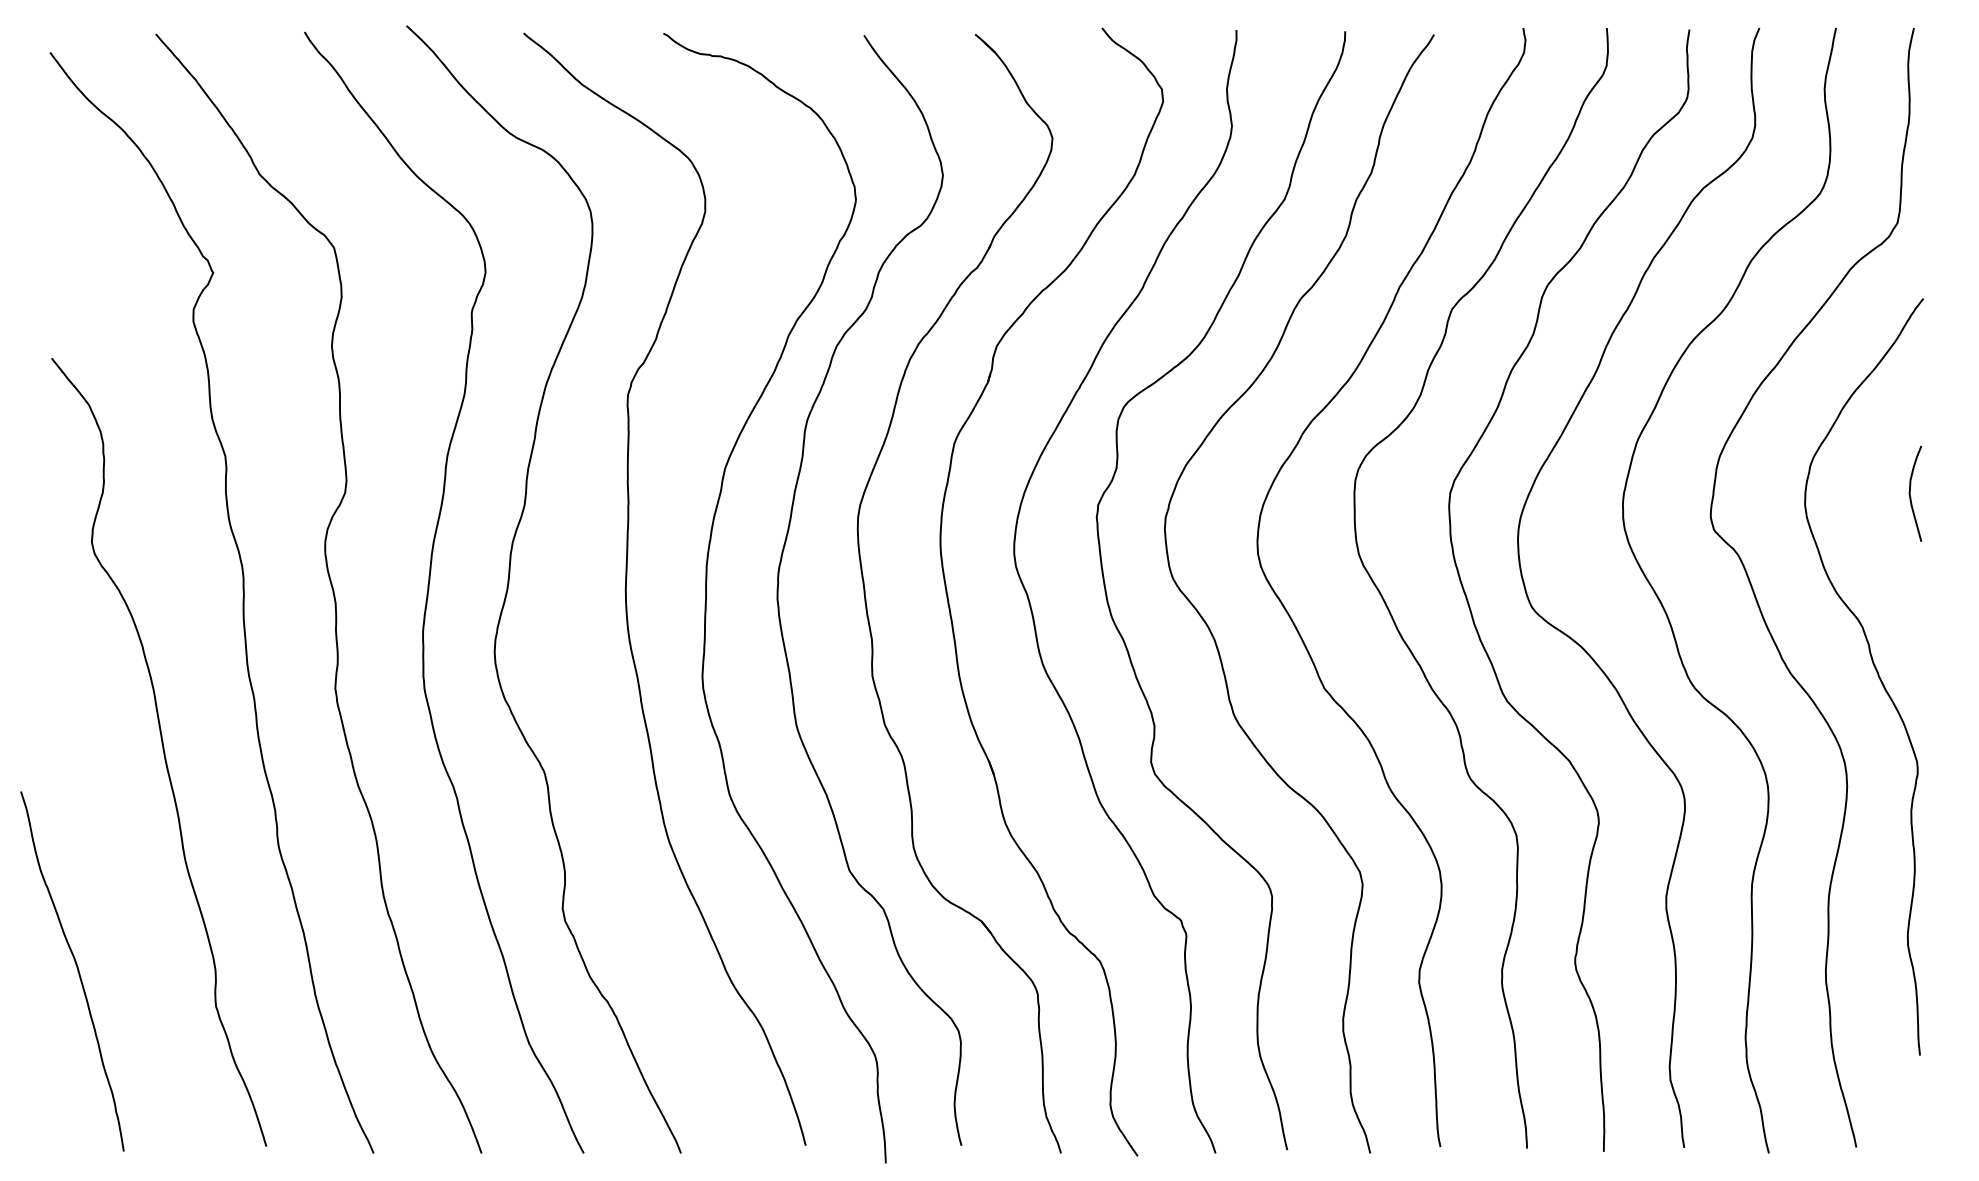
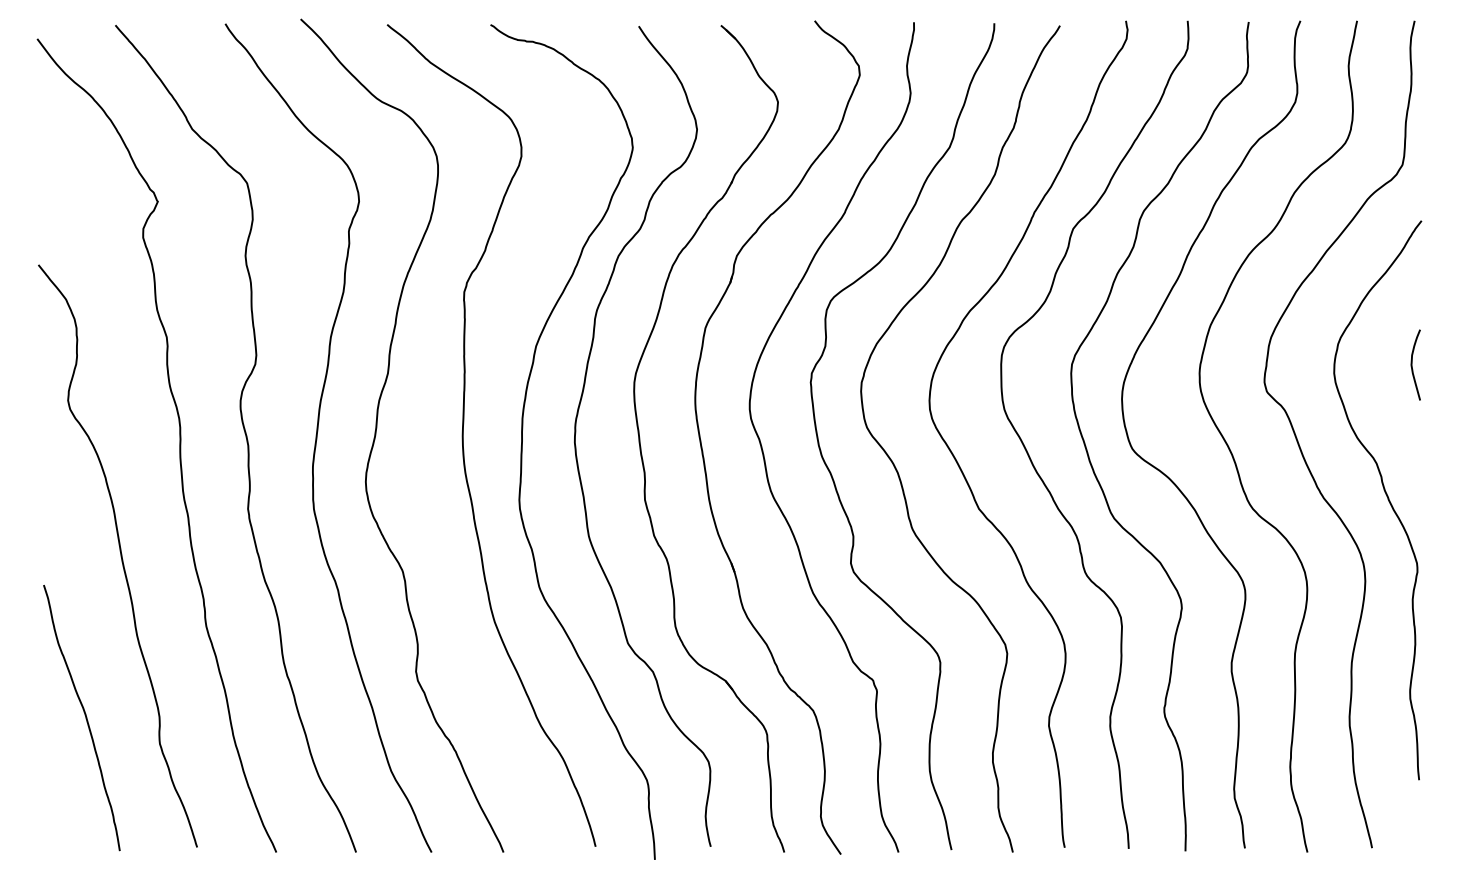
curve: (76, 968) -> (84, 715), moved

